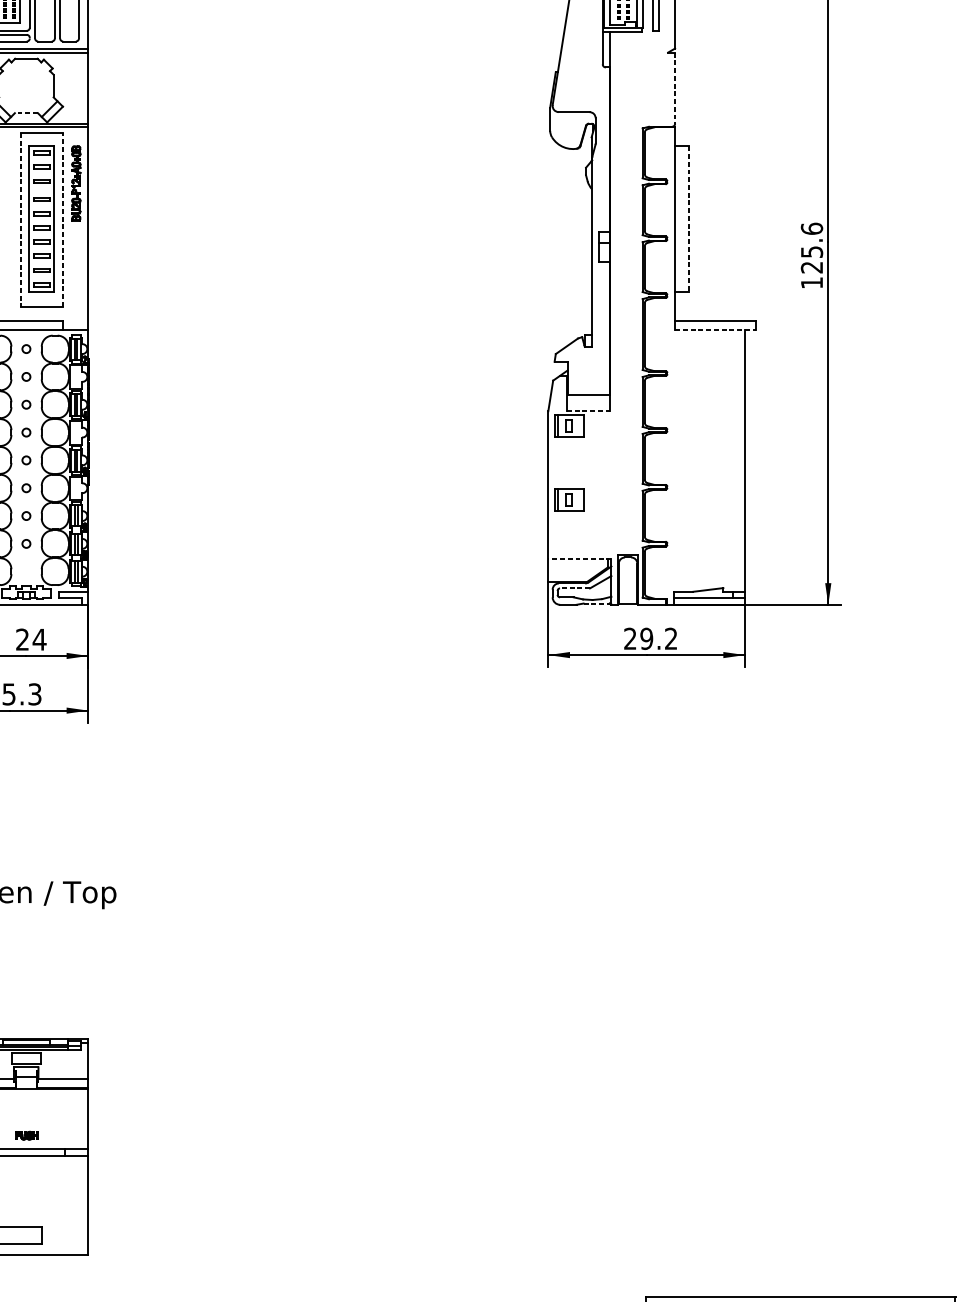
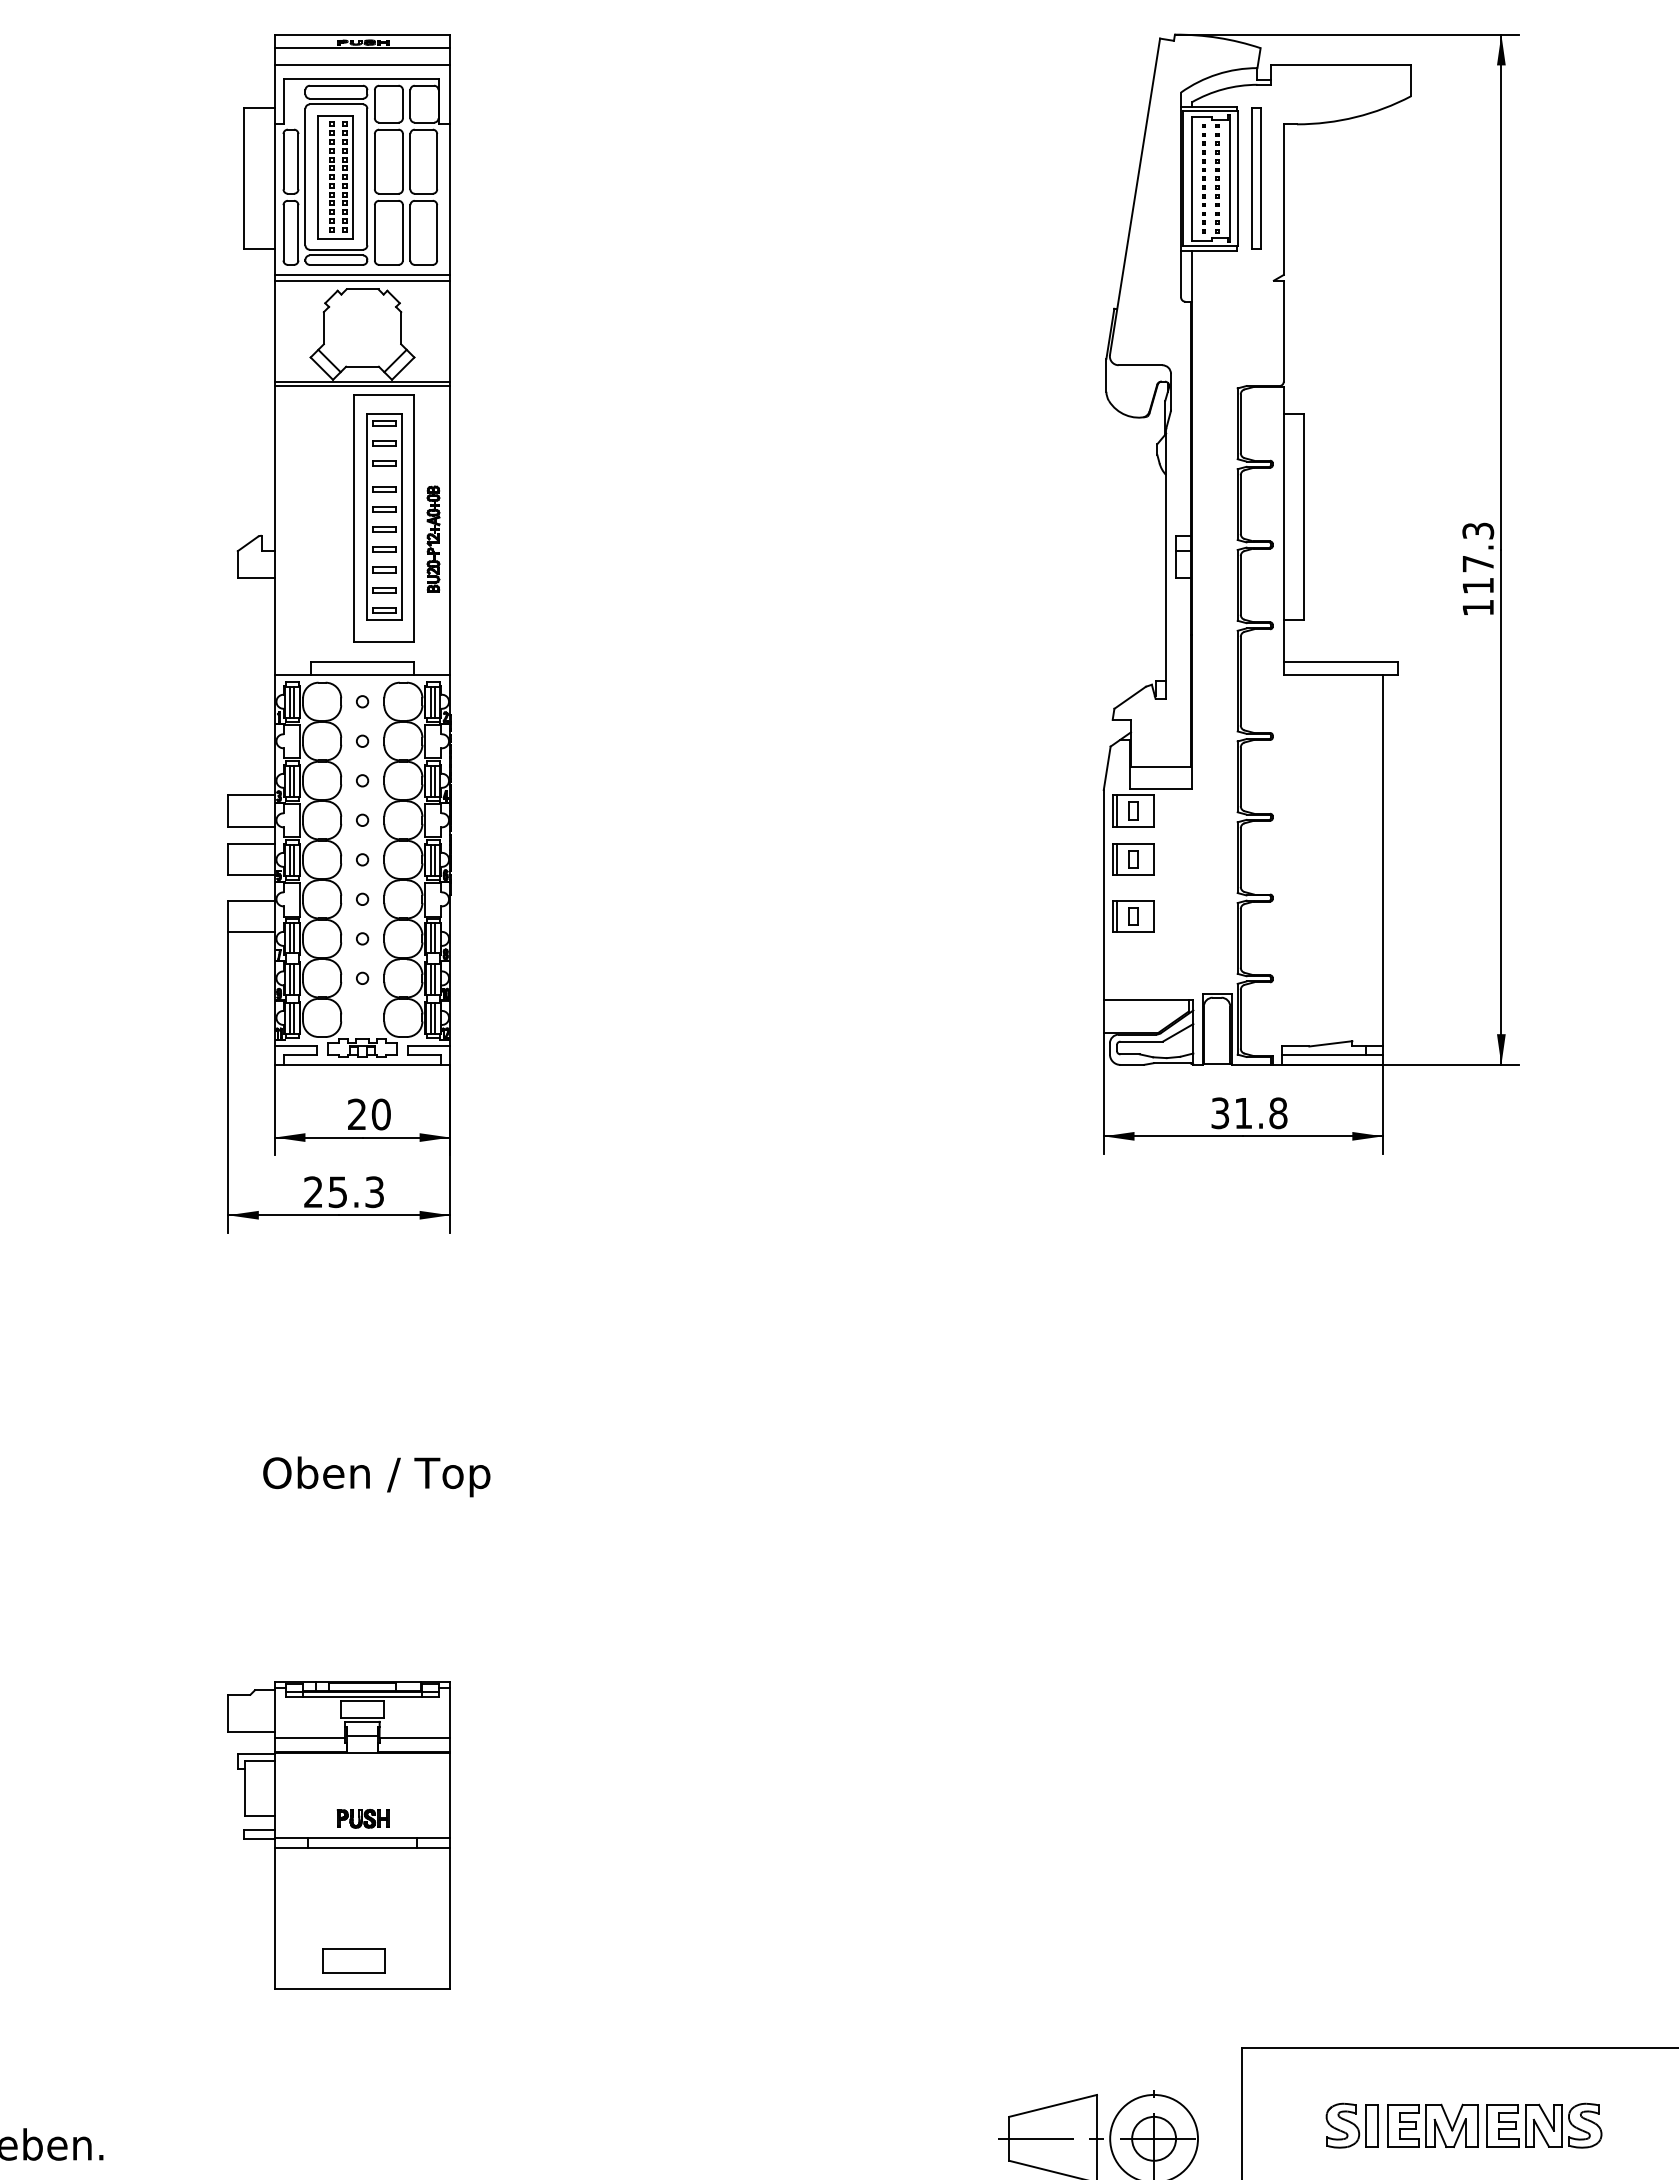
line: (674, 88) -> (1283, 331), dashed -> solid
line: (26, 113) -> (362, 366), dashed -> solid
part: (76, 182) -> (433, 538), moved
line: (63, 219) -> (414, 517), dashed -> solid
line: (688, 219) -> (1303, 517), dashed -> solid
line: (20, 220) -> (354, 518), dashed -> solid
text: (812, 248) -> (1478, 558), 125.6 -> 117.3
line: (715, 329) -> (1341, 674), dashed -> solid
line: (588, 410) -> (1160, 789), dashed -> solid
part: (569, 460) -> (1133, 859), added
line: (579, 559) -> (1148, 1000), dashed -> solid
line: (574, 588) -> (1141, 1041), dashed -> solid
line: (596, 603) -> (1172, 1063), dashed -> solid
text: (39, 639) -> (381, 1114), 24 -> 20
text: (650, 639) -> (1249, 1113), 29.2 -> 31.8
part: (26, 1135) -> (362, 1818), size x1.67

